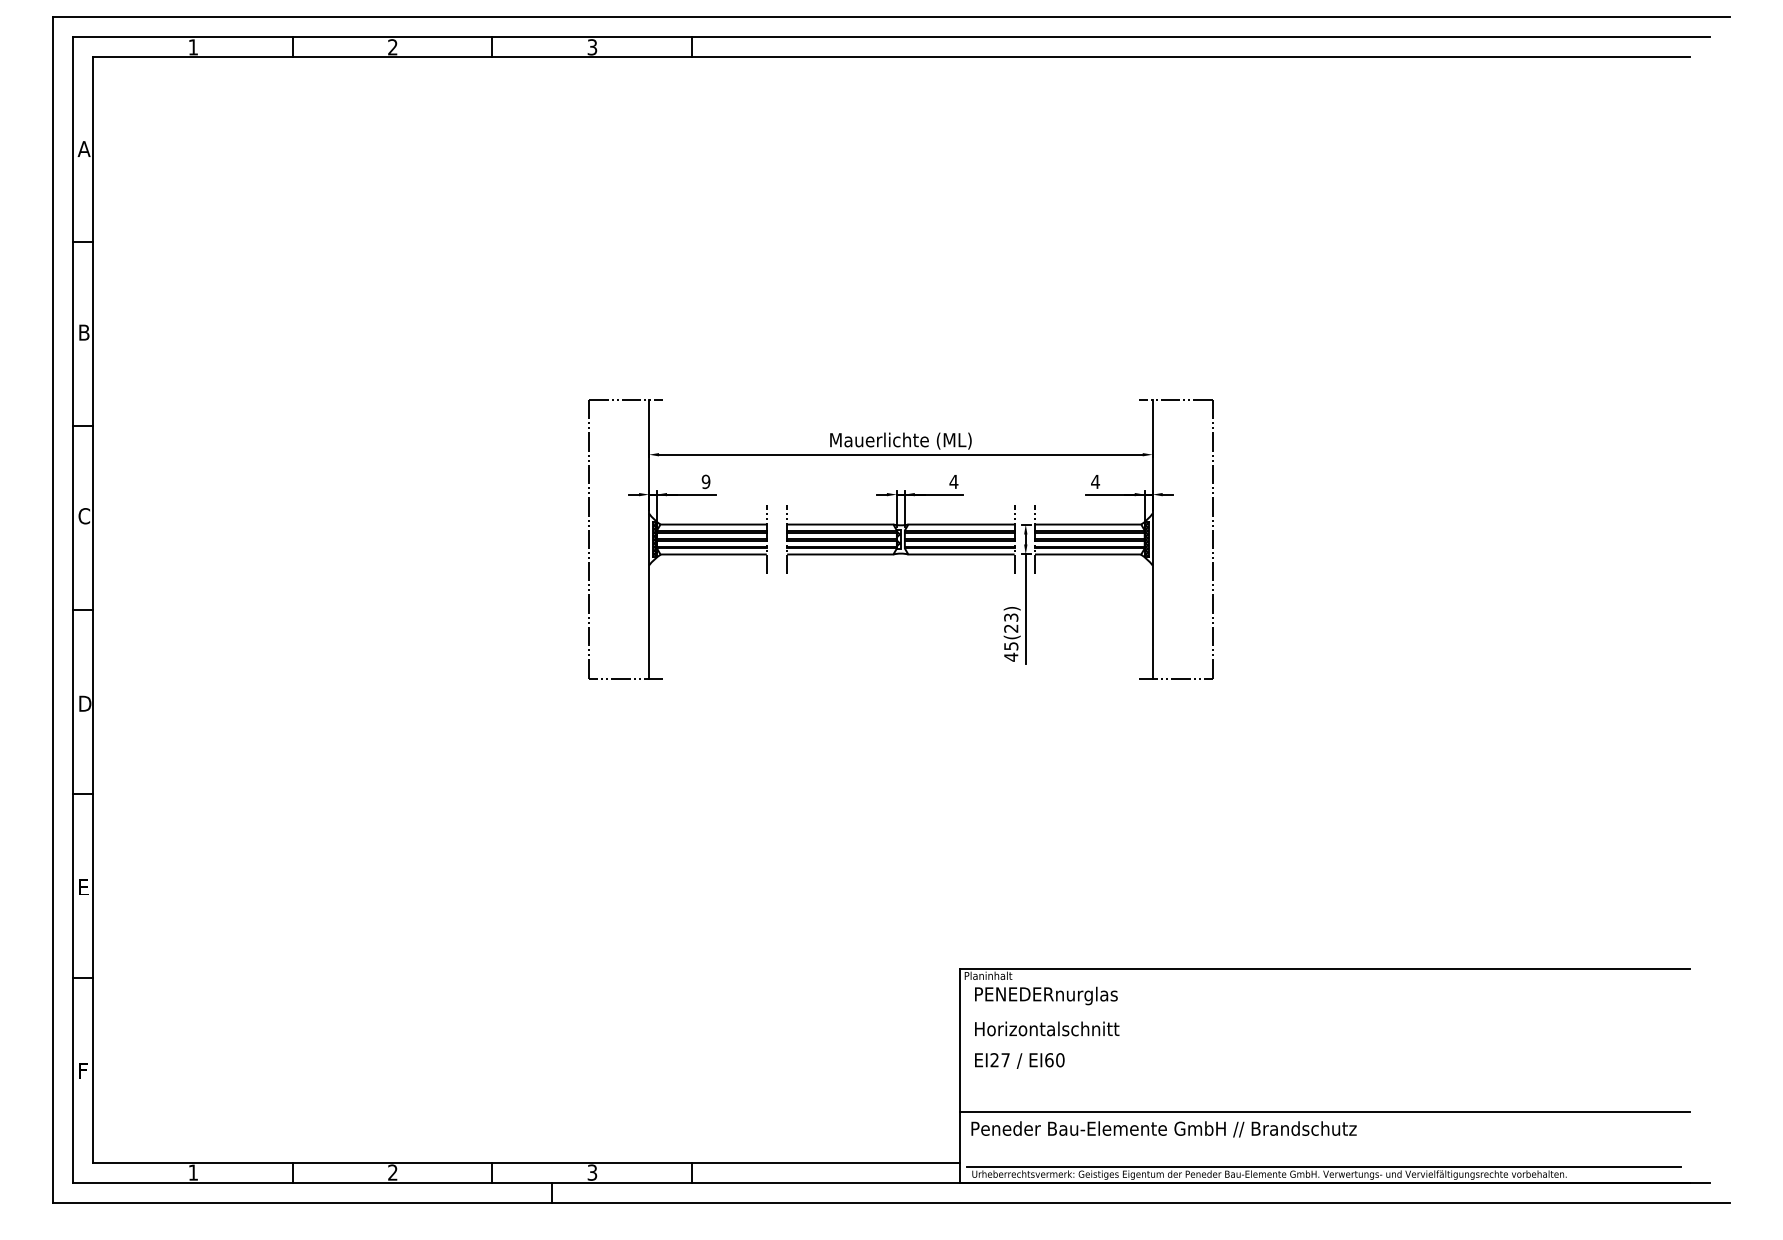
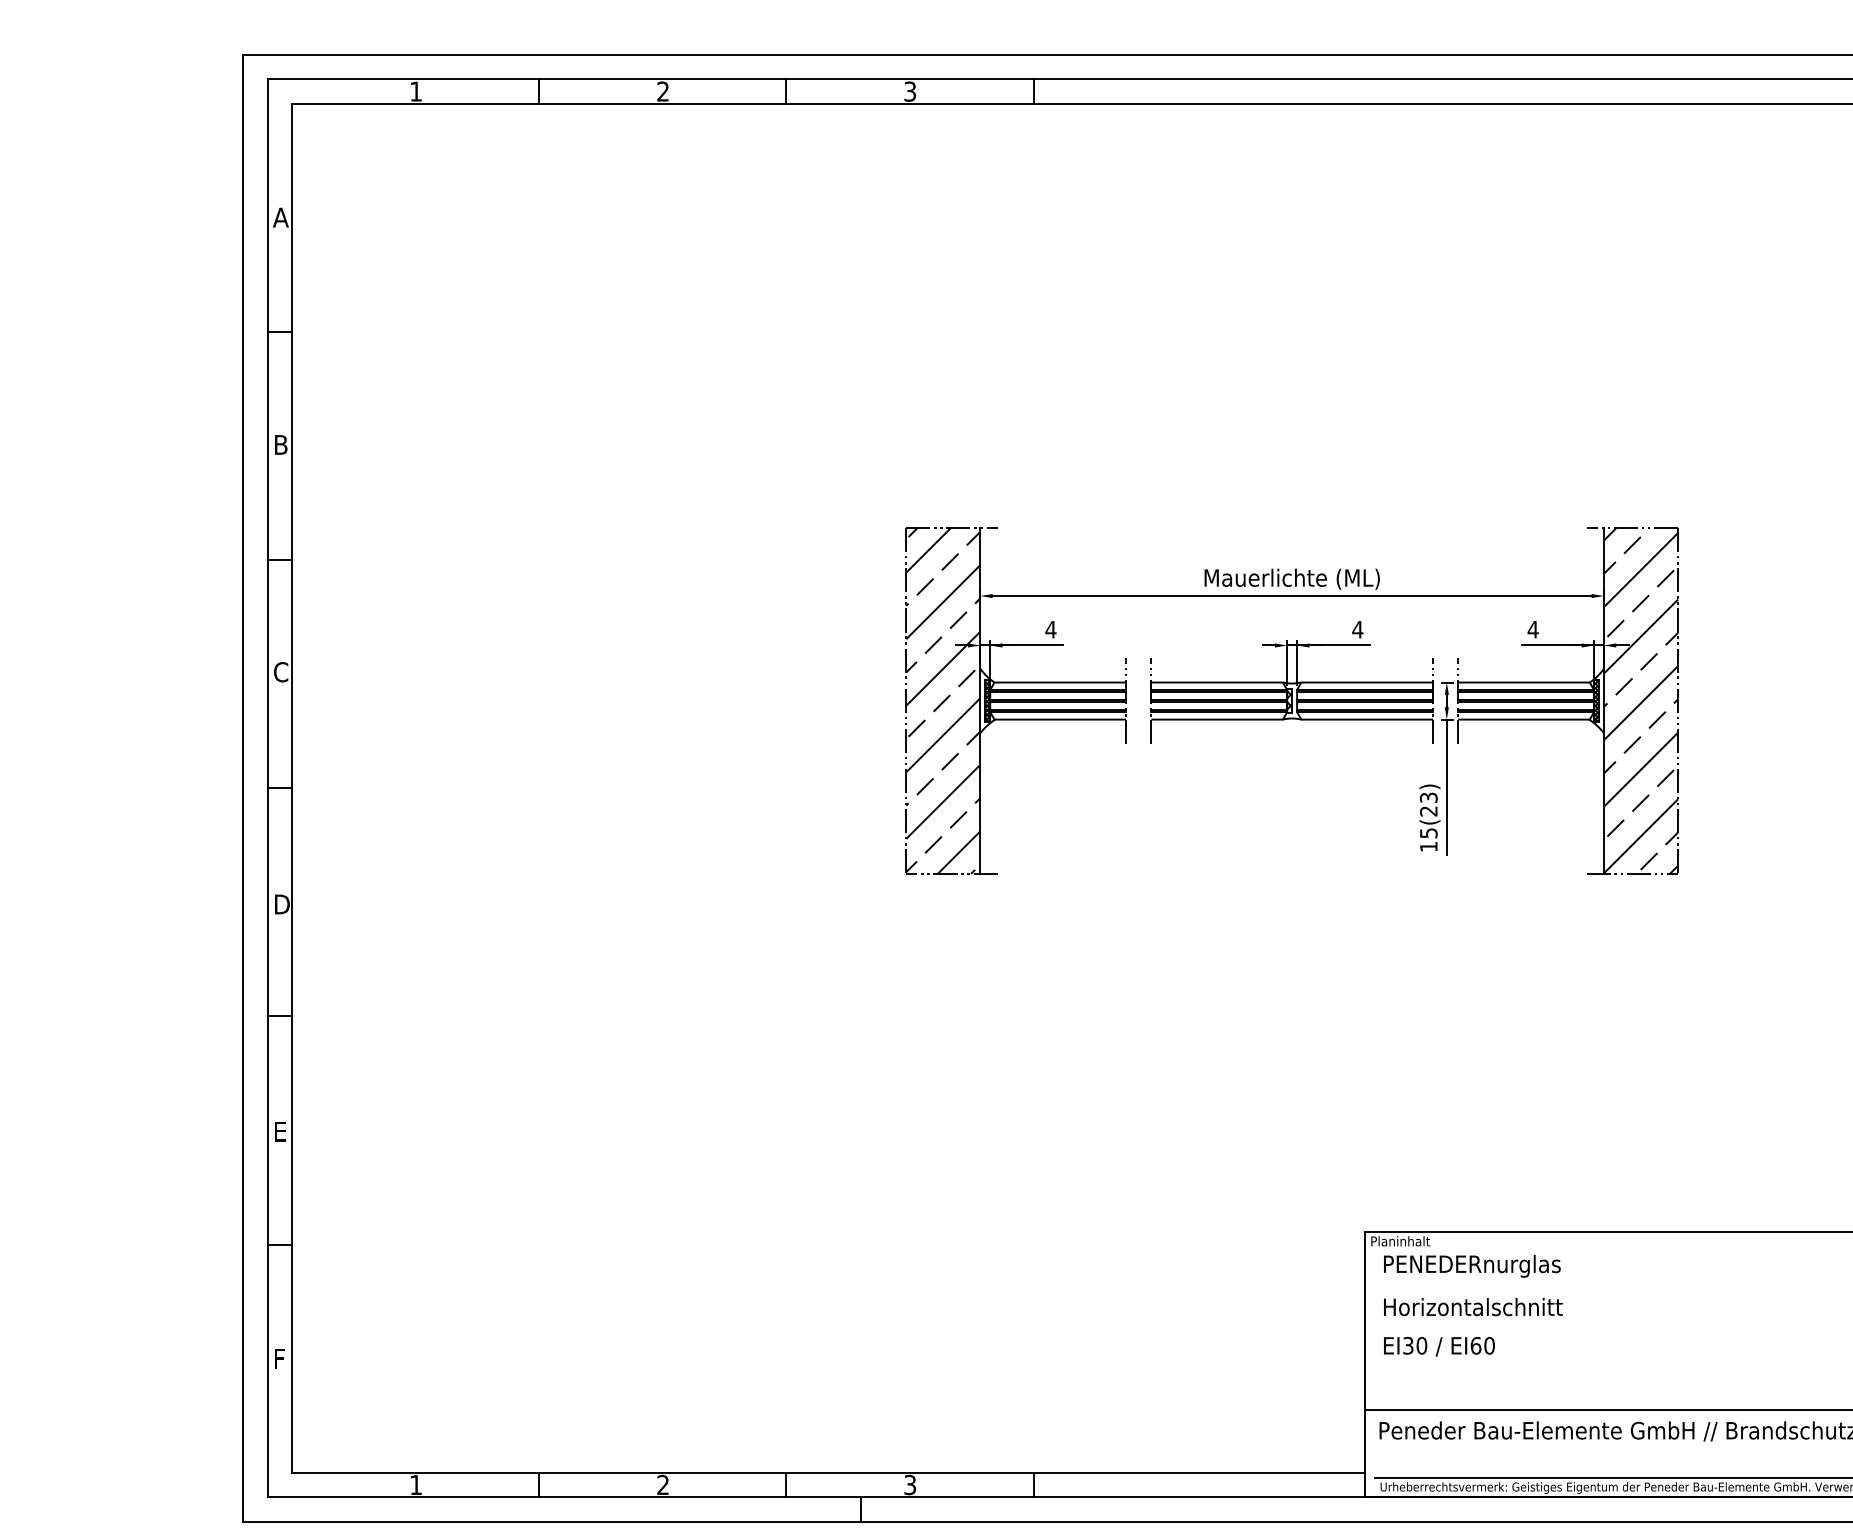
text: (705, 481) -> (1050, 629), 9 -> 4
hatch: (619, 539) -> (943, 701), added
hatch: (1182, 539) -> (1640, 701), added
text: (1011, 656) -> (1429, 845), 45(23) -> 15(23)
text: (999, 1060) -> (1414, 1346), EI27 -> EI30

